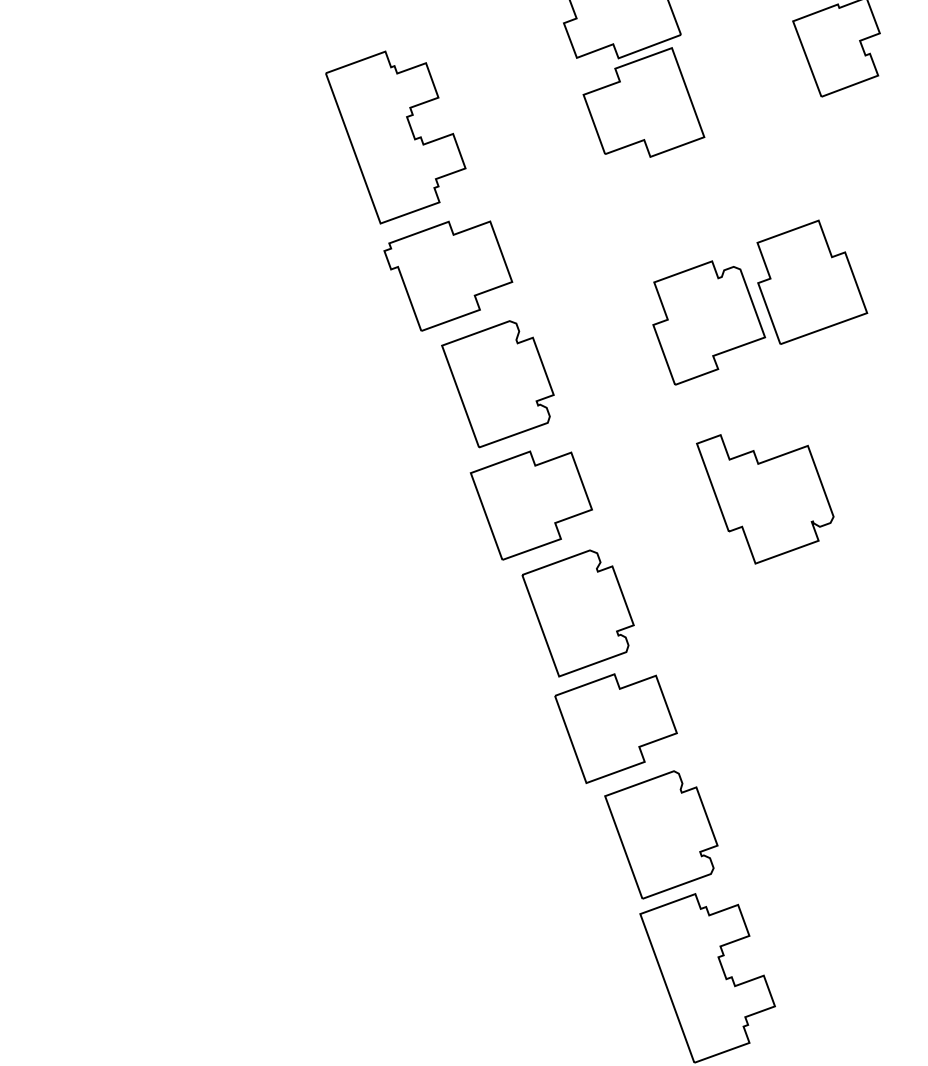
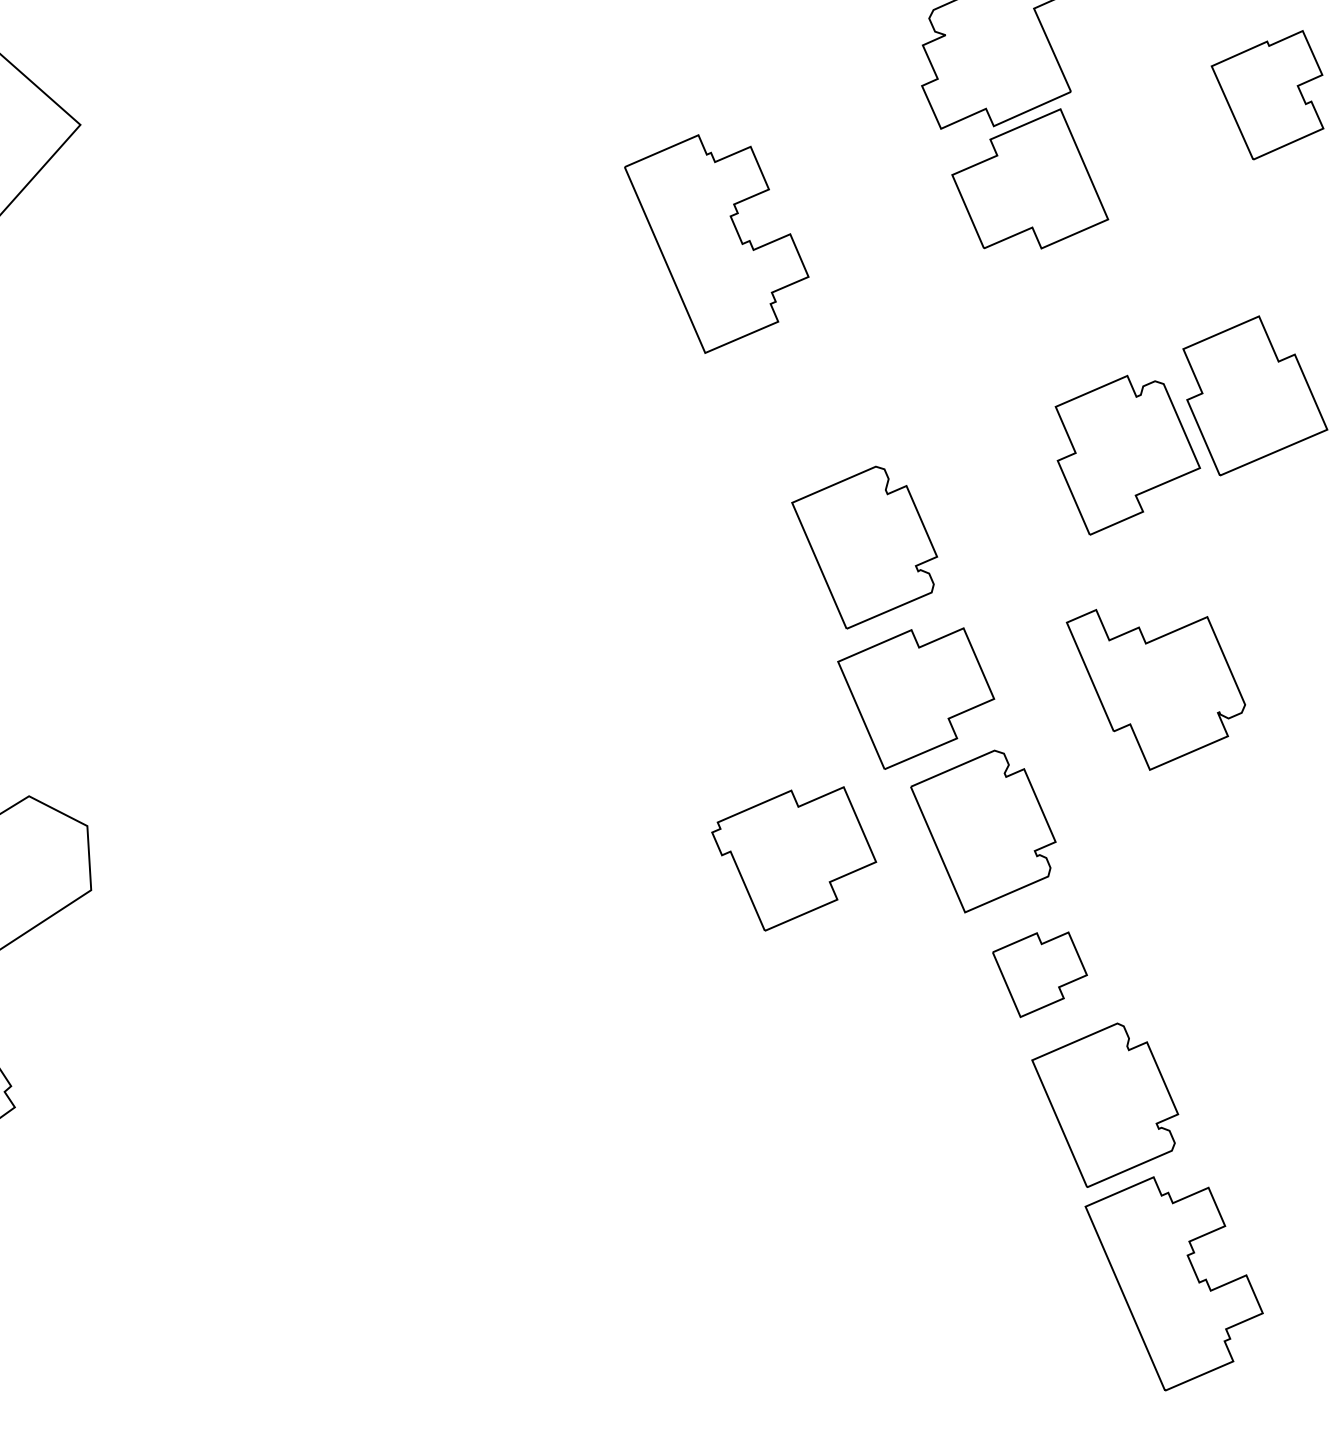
part: (448, 275) -> (794, 858), moved
part: (763, 500) -> (1155, 689), moved
part: (614, 728) -> (1039, 974), size x0.6

